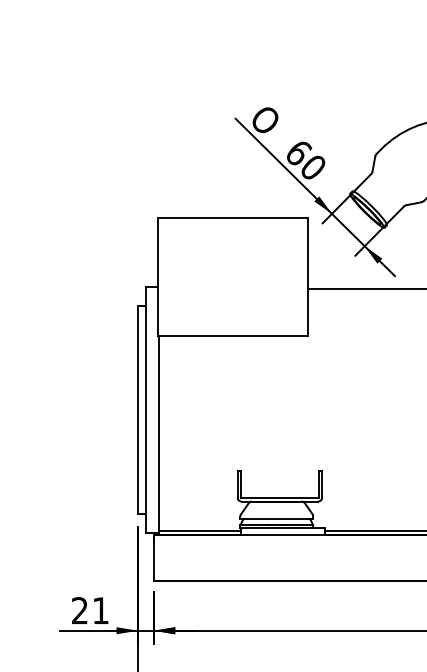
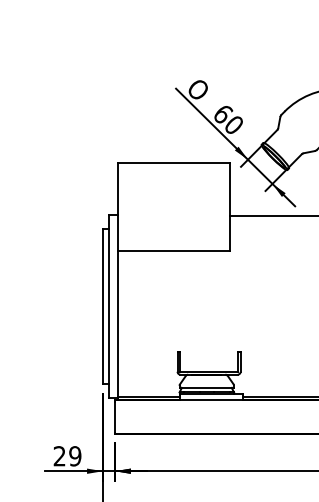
text: (100, 610) -> (75, 456), 21 -> 29

